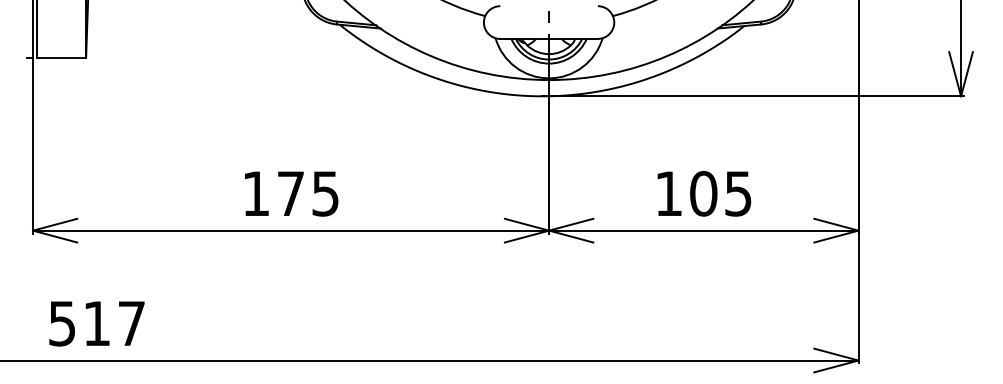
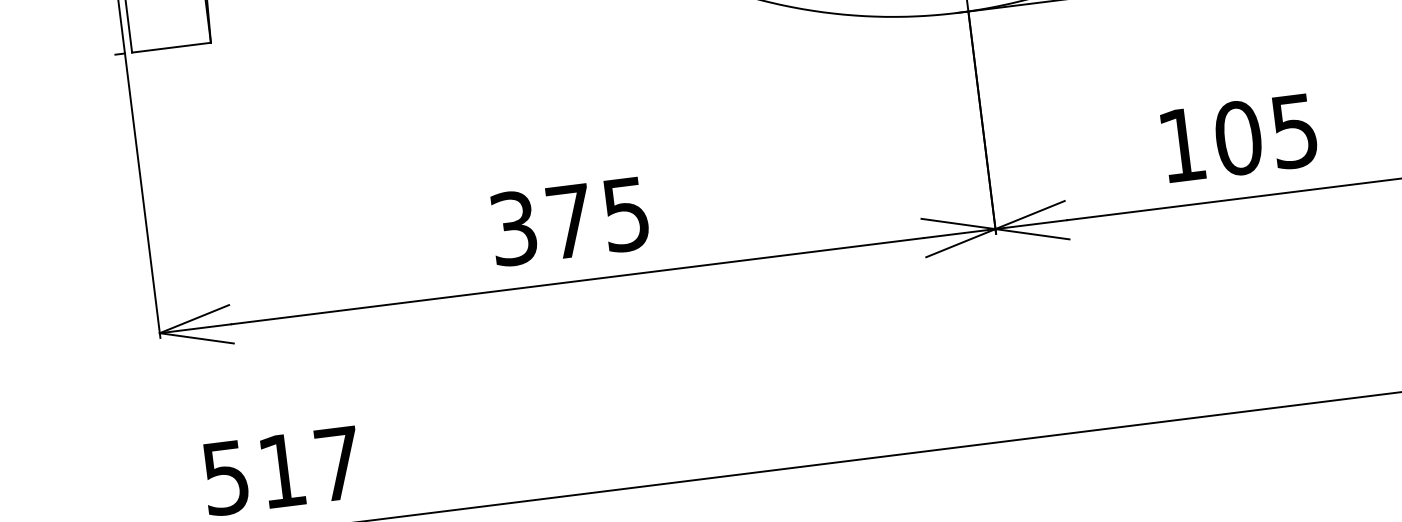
text: (256, 193) -> (514, 227), 175 -> 375

